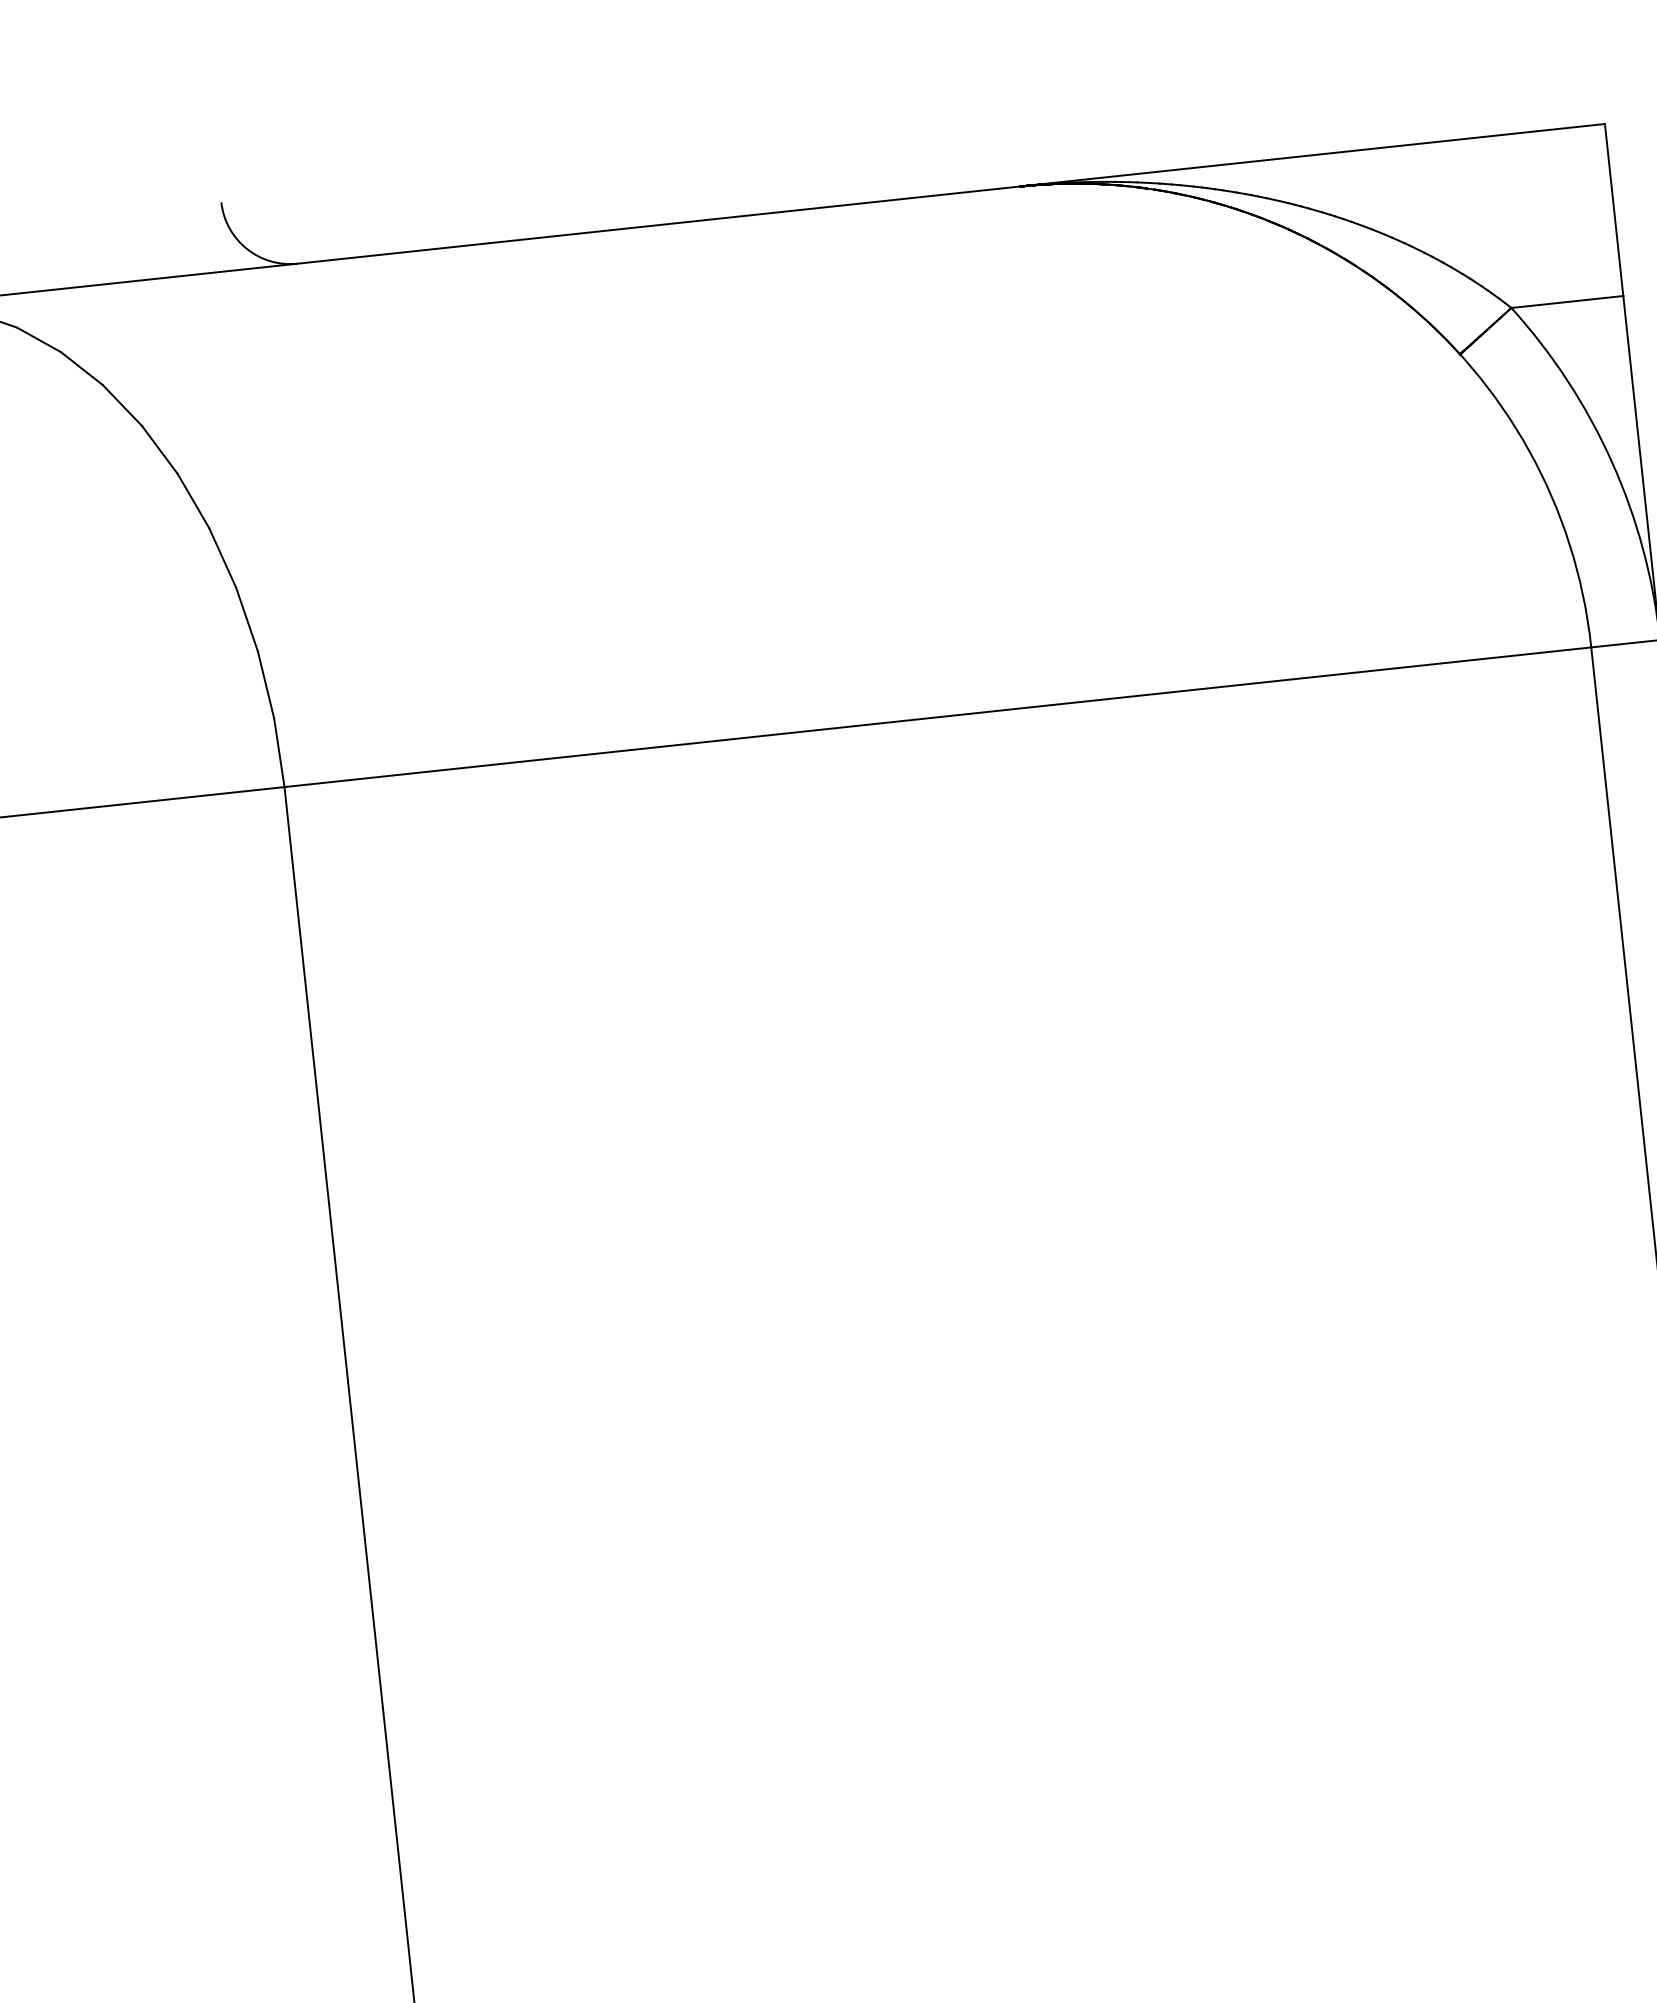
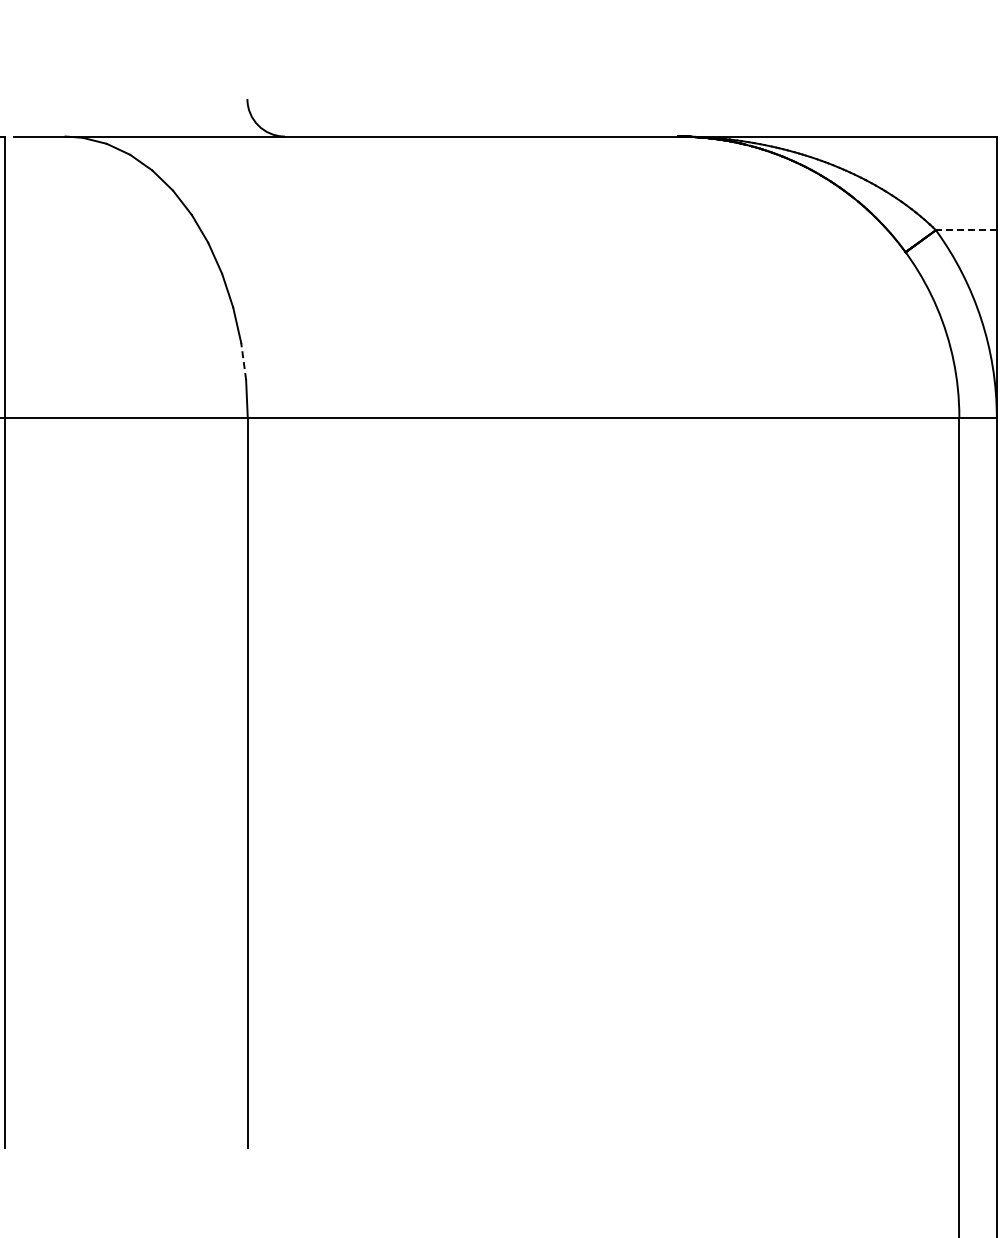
line: (1565, 302) -> (965, 230), solid -> dashed
line: (265, 684) -> (243, 361), solid -> dashed

